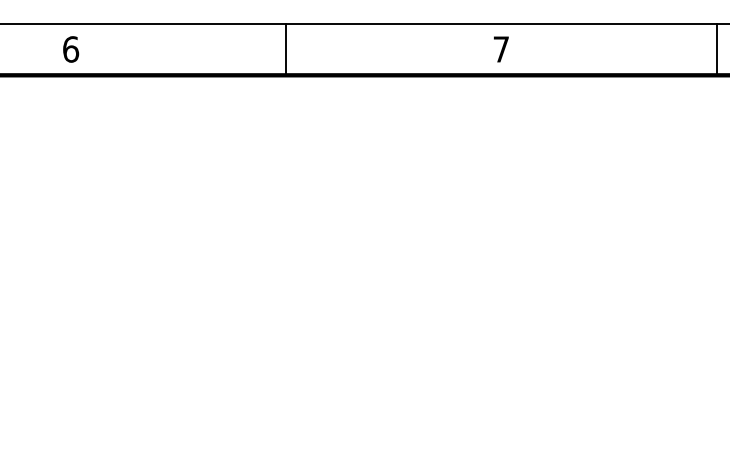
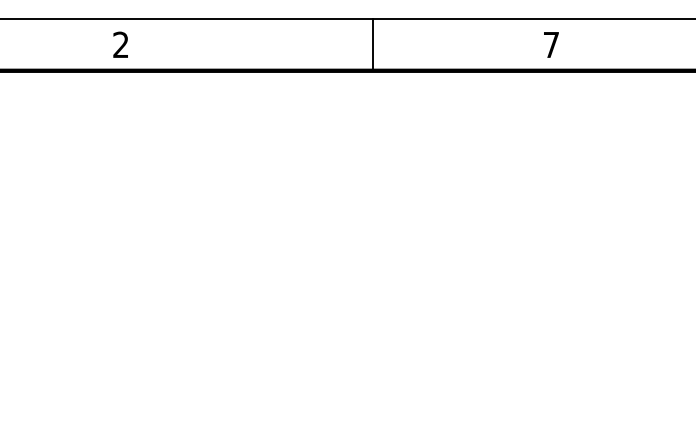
text: (71, 49) -> (121, 44), 6 -> 2
line: (286, 49) -> (373, 44), moved

